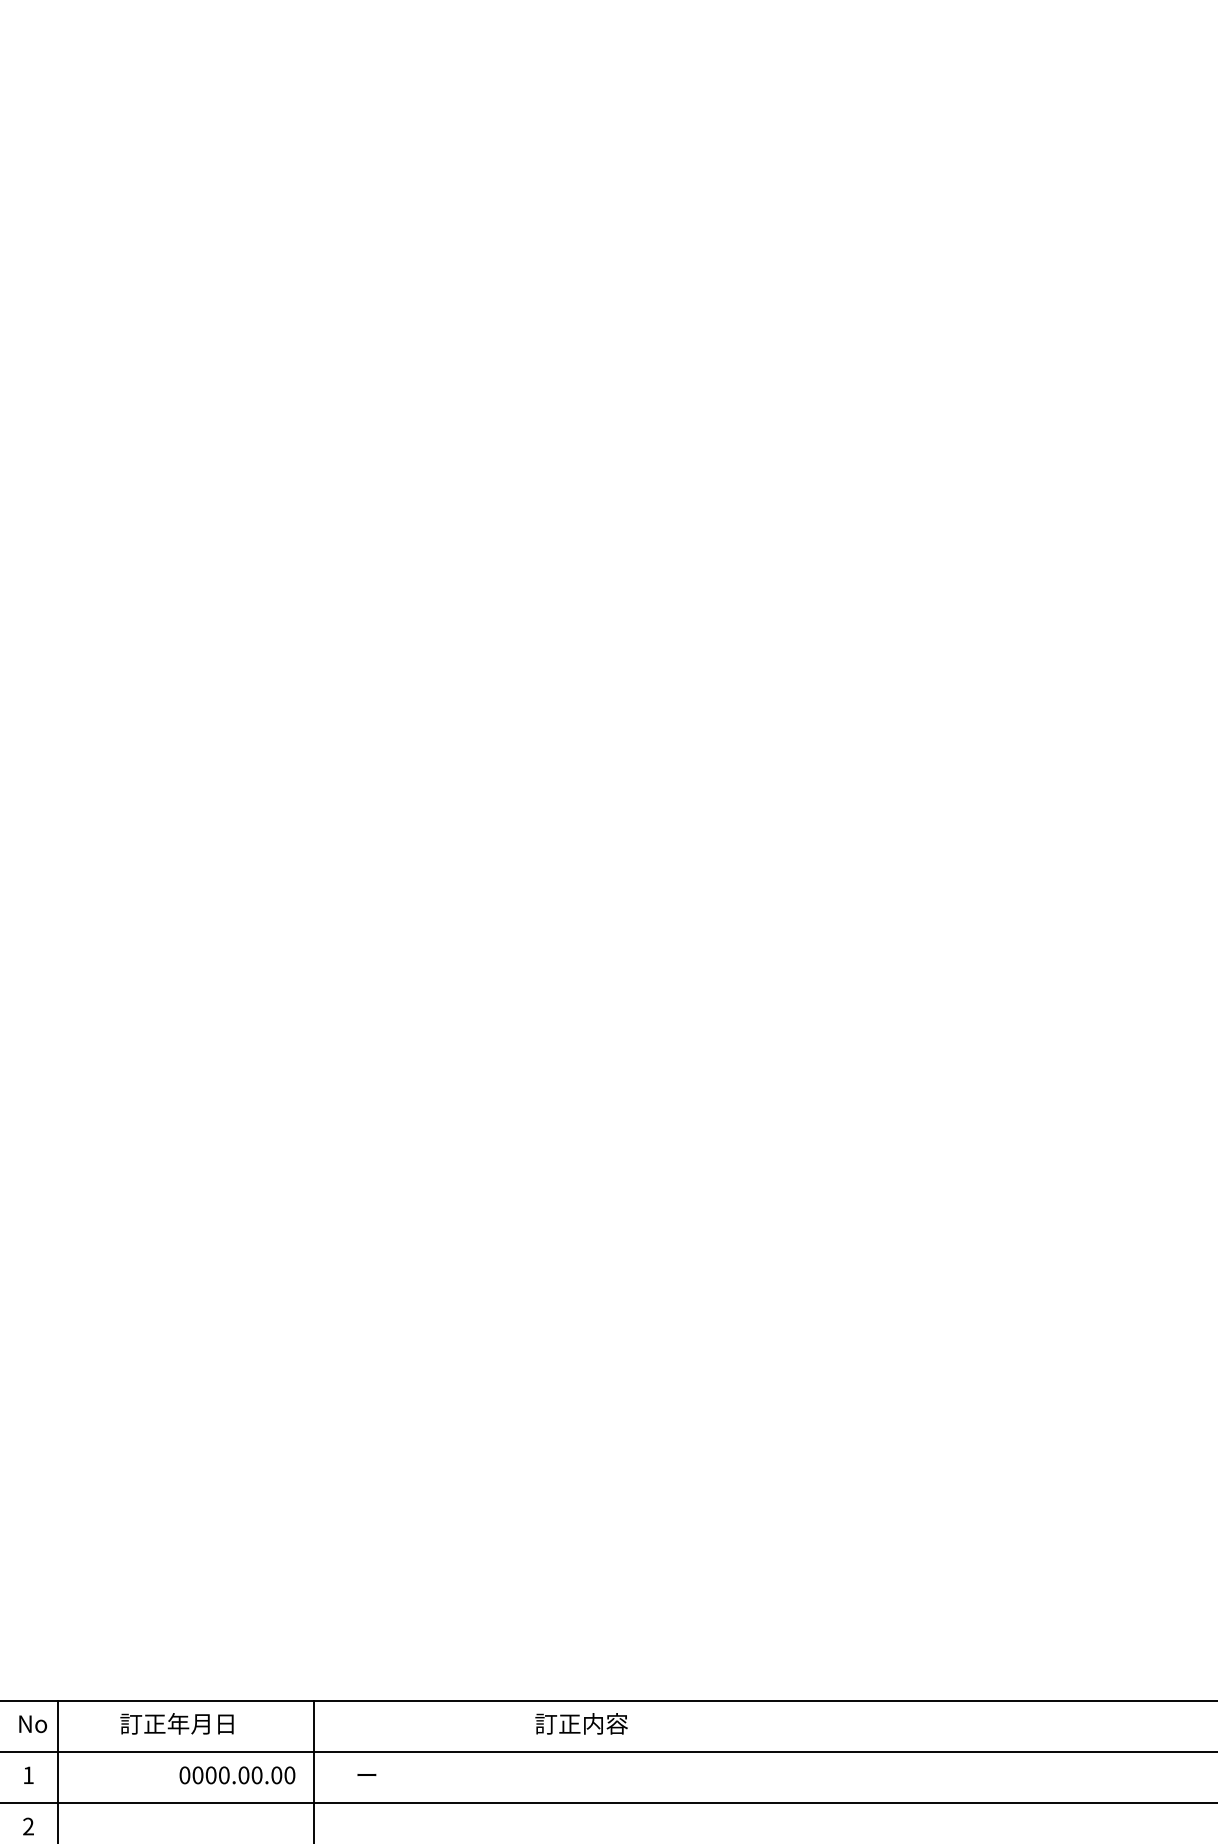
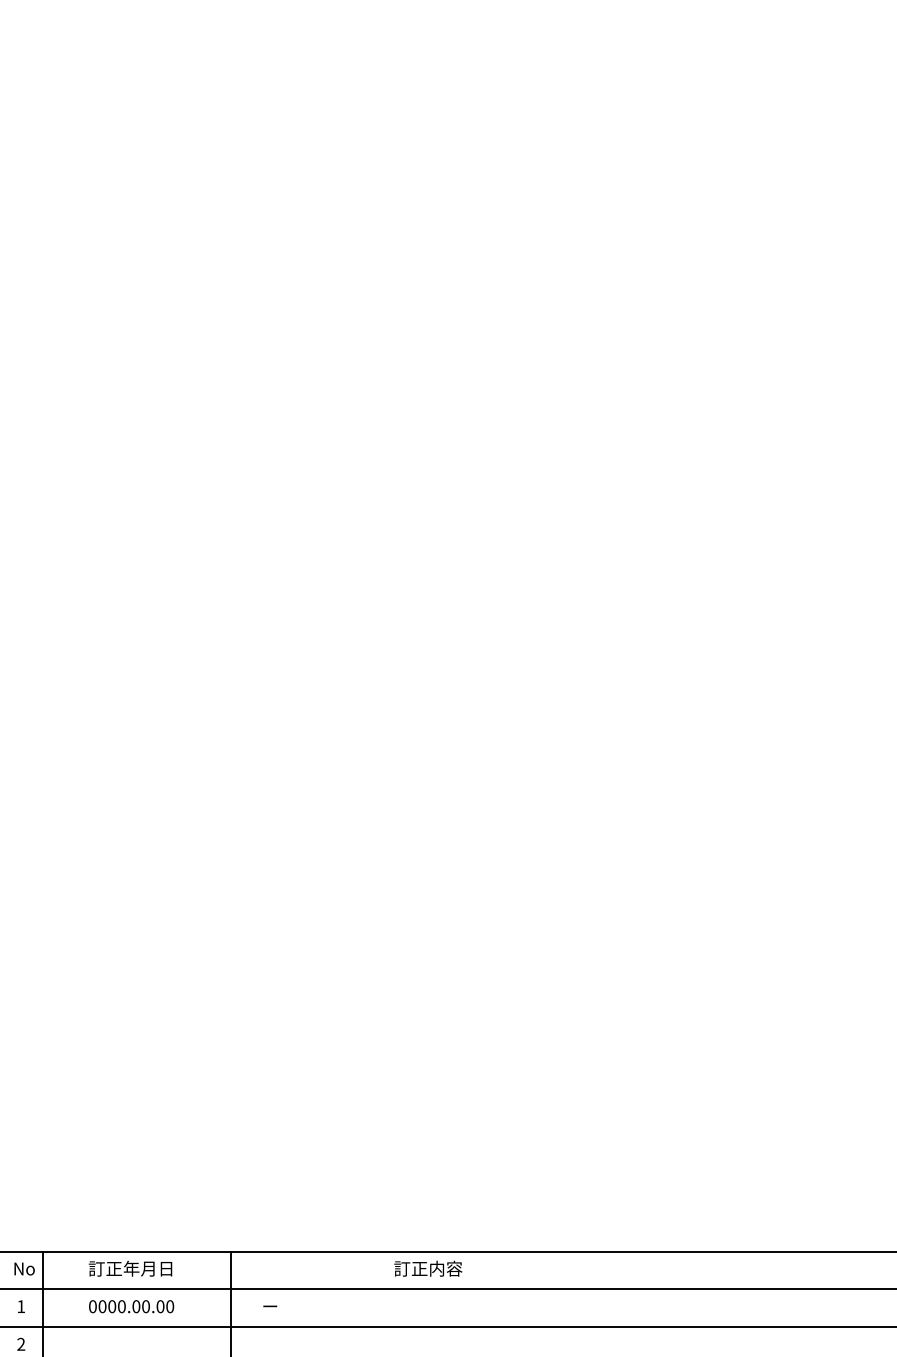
text: (237, 1775) -> (131, 1306), moved

